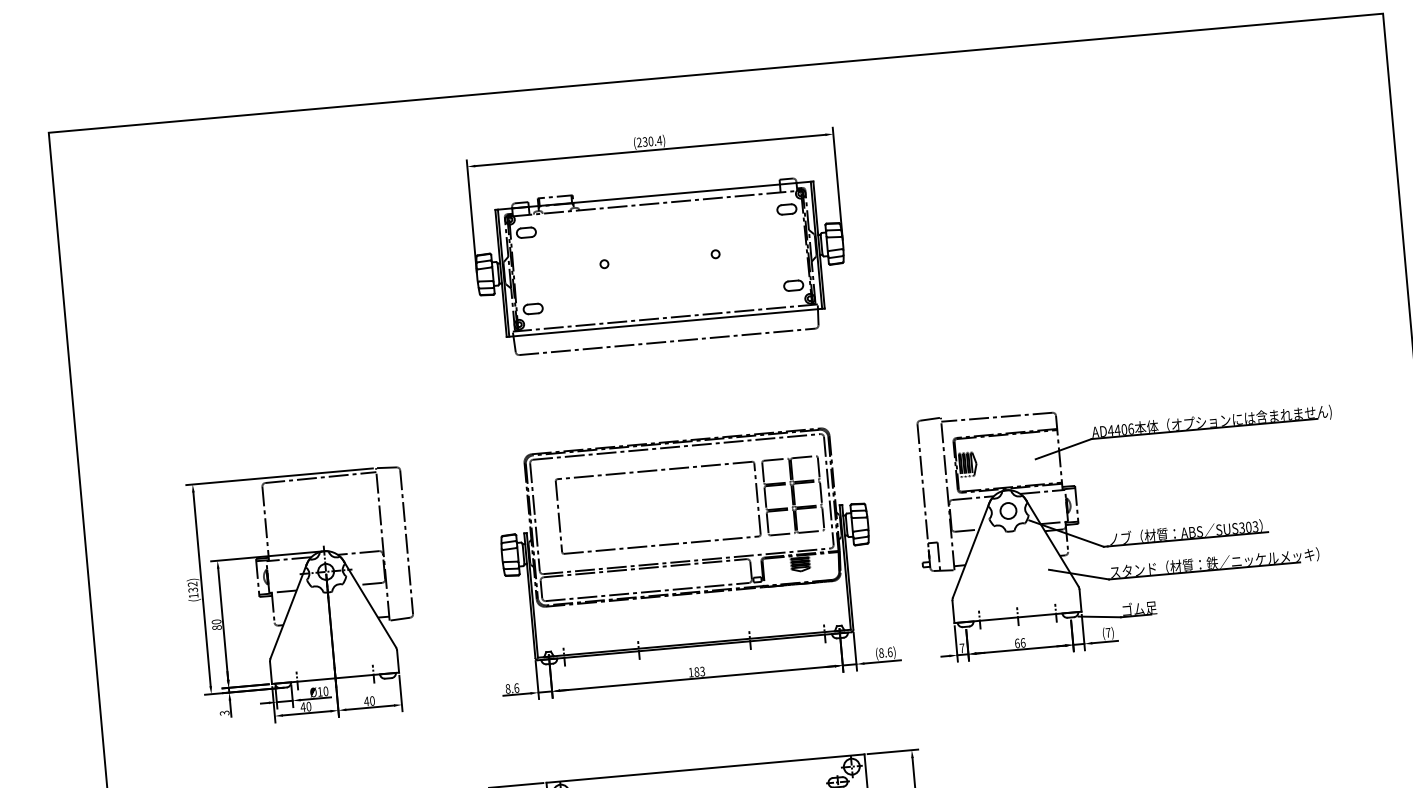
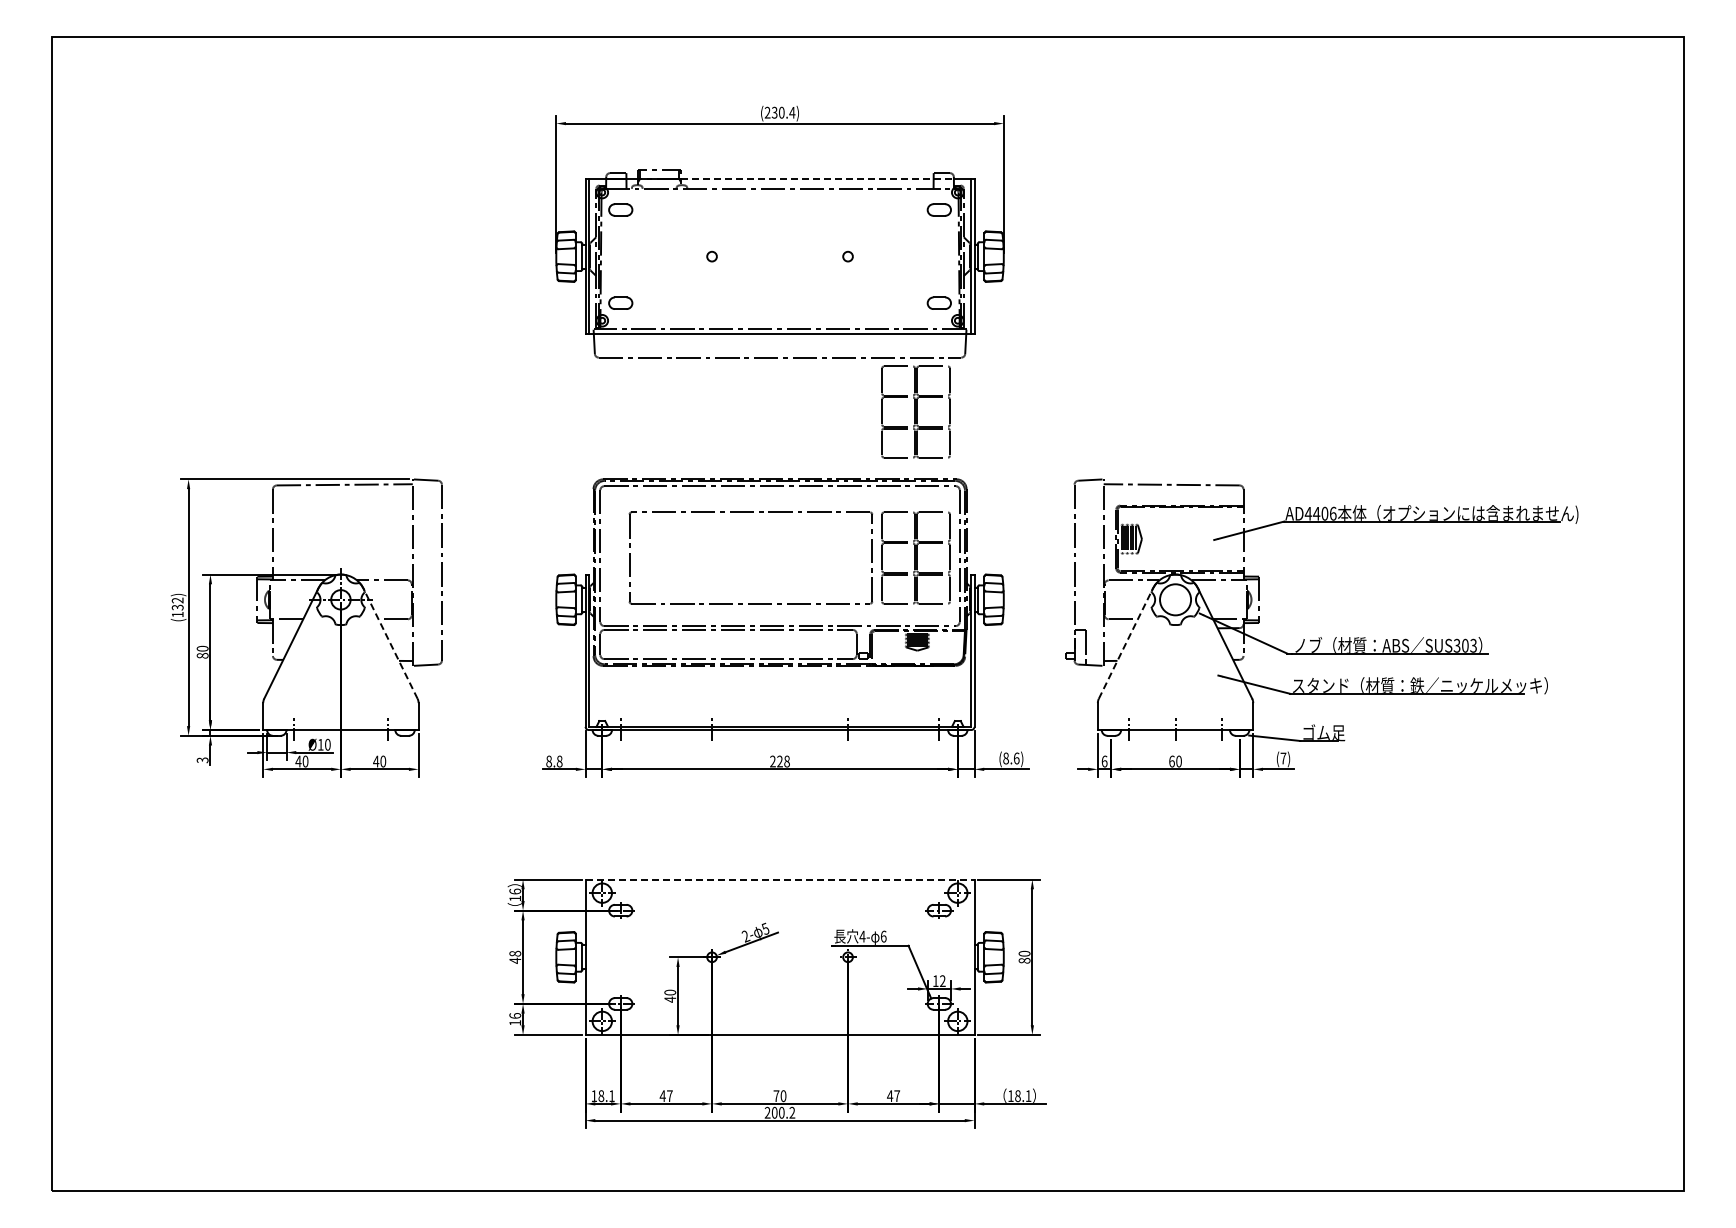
line: (684, 192) -> (817, 178), solid -> dashed
part: (782, 375) -> (915, 411), added
circle: (1008, 510) -> (1175, 599), size x1.6
line: (970, 551) -> (1125, 644), solid -> dashed
line: (369, 604) -> (390, 644), solid -> dashed
text: (1022, 642) -> (1178, 761), 66 -> 60
text: (962, 648) -> (1104, 761), 7 -> 6
text: (696, 672) -> (779, 761), 183 -> 228
text: (516, 688) -> (559, 761), 8.6 -> 8.8
line: (705, 768) -> (780, 879), solid -> dashed

